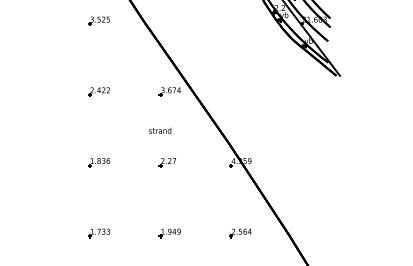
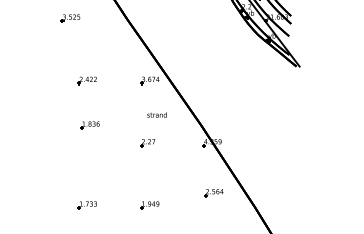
part: (98, 20) -> (70, 17), moved
text: (160, 130) -> (157, 114), moved
part: (99, 162) -> (90, 125), moved
part: (240, 233) -> (213, 193), moved

